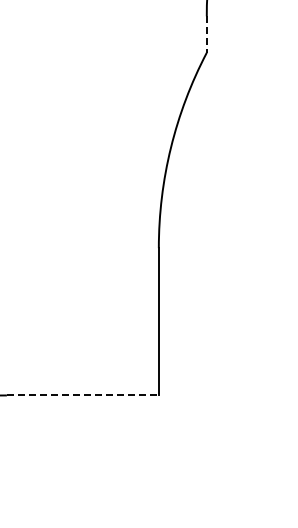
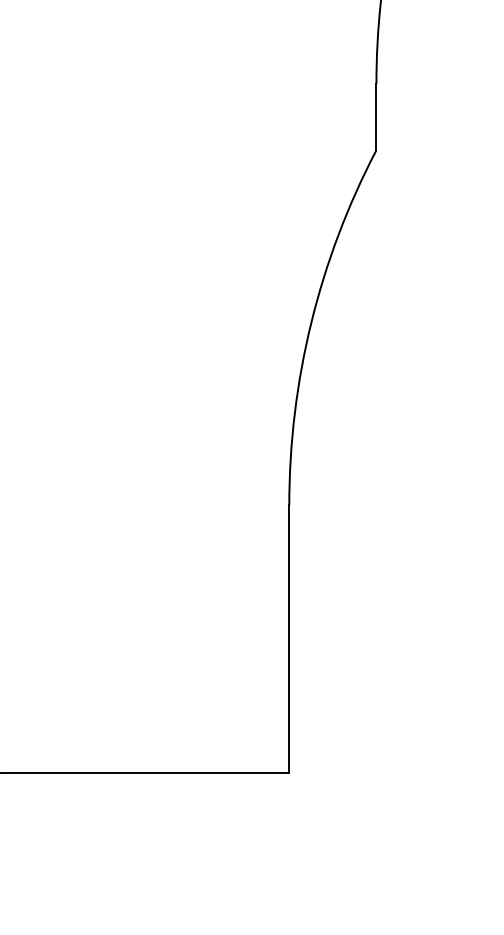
line: (206, 35) -> (375, 118), dashed -> solid
line: (82, 395) -> (150, 773), dashed -> solid

